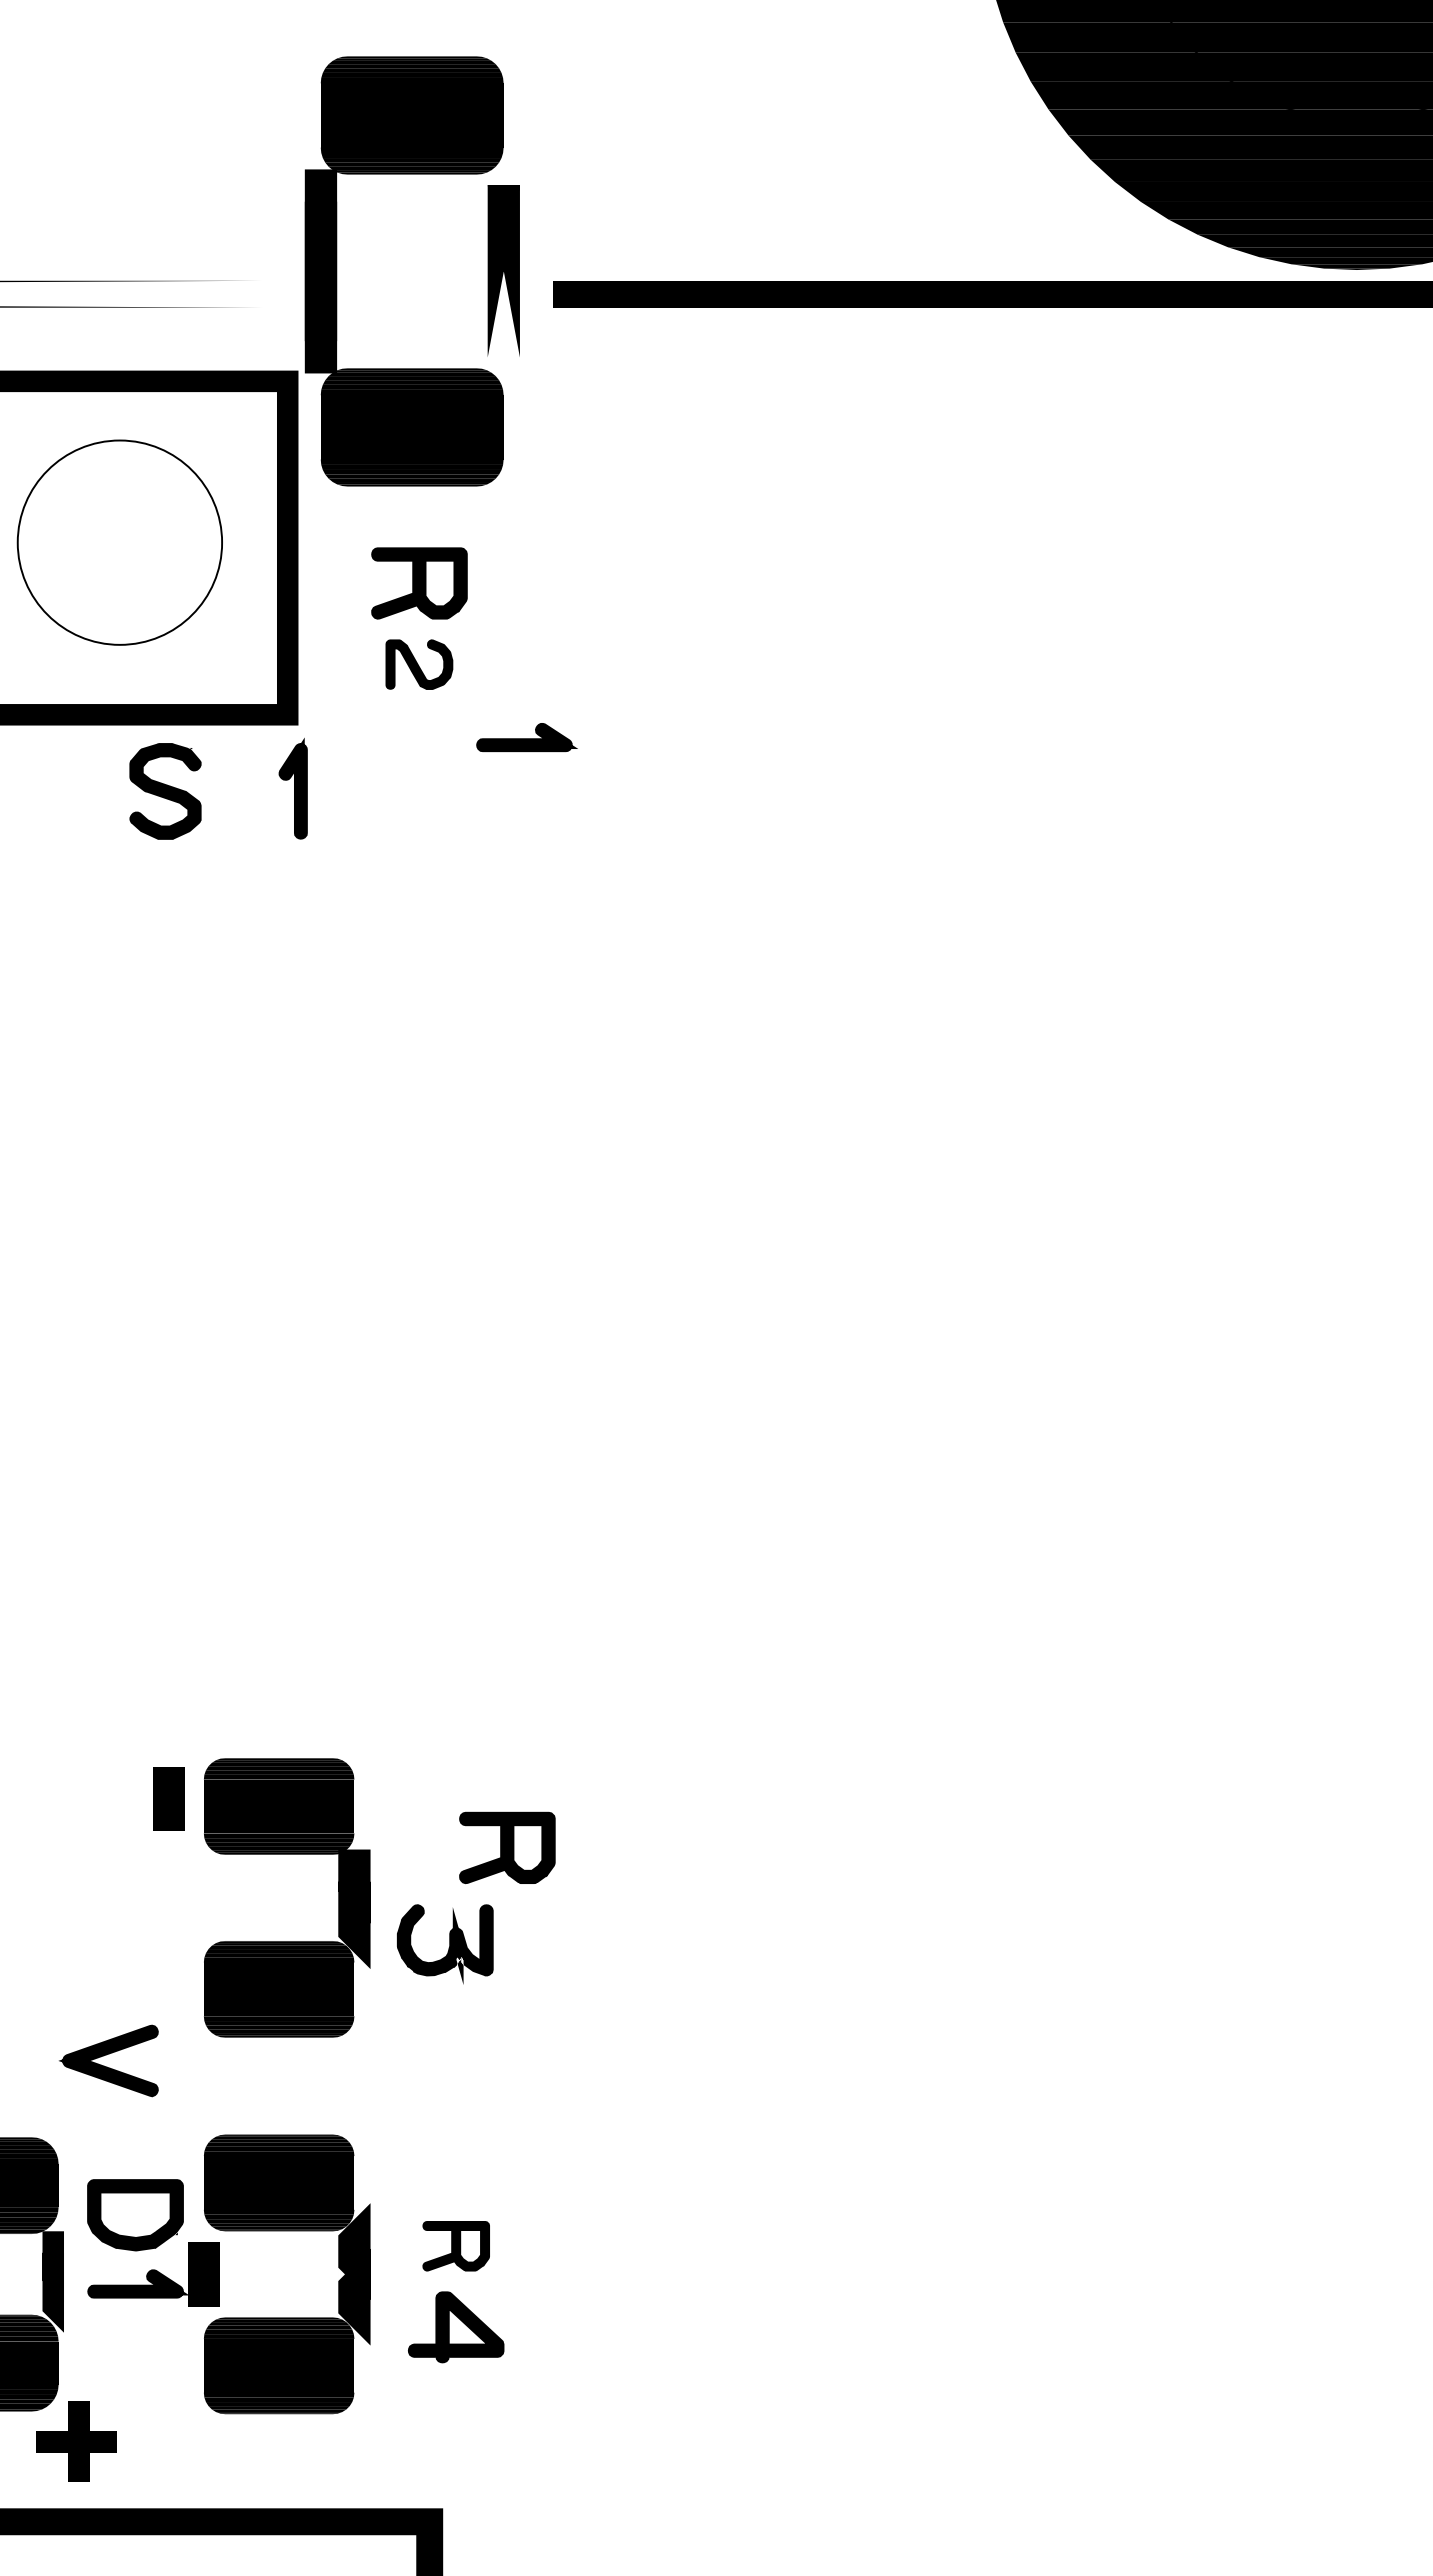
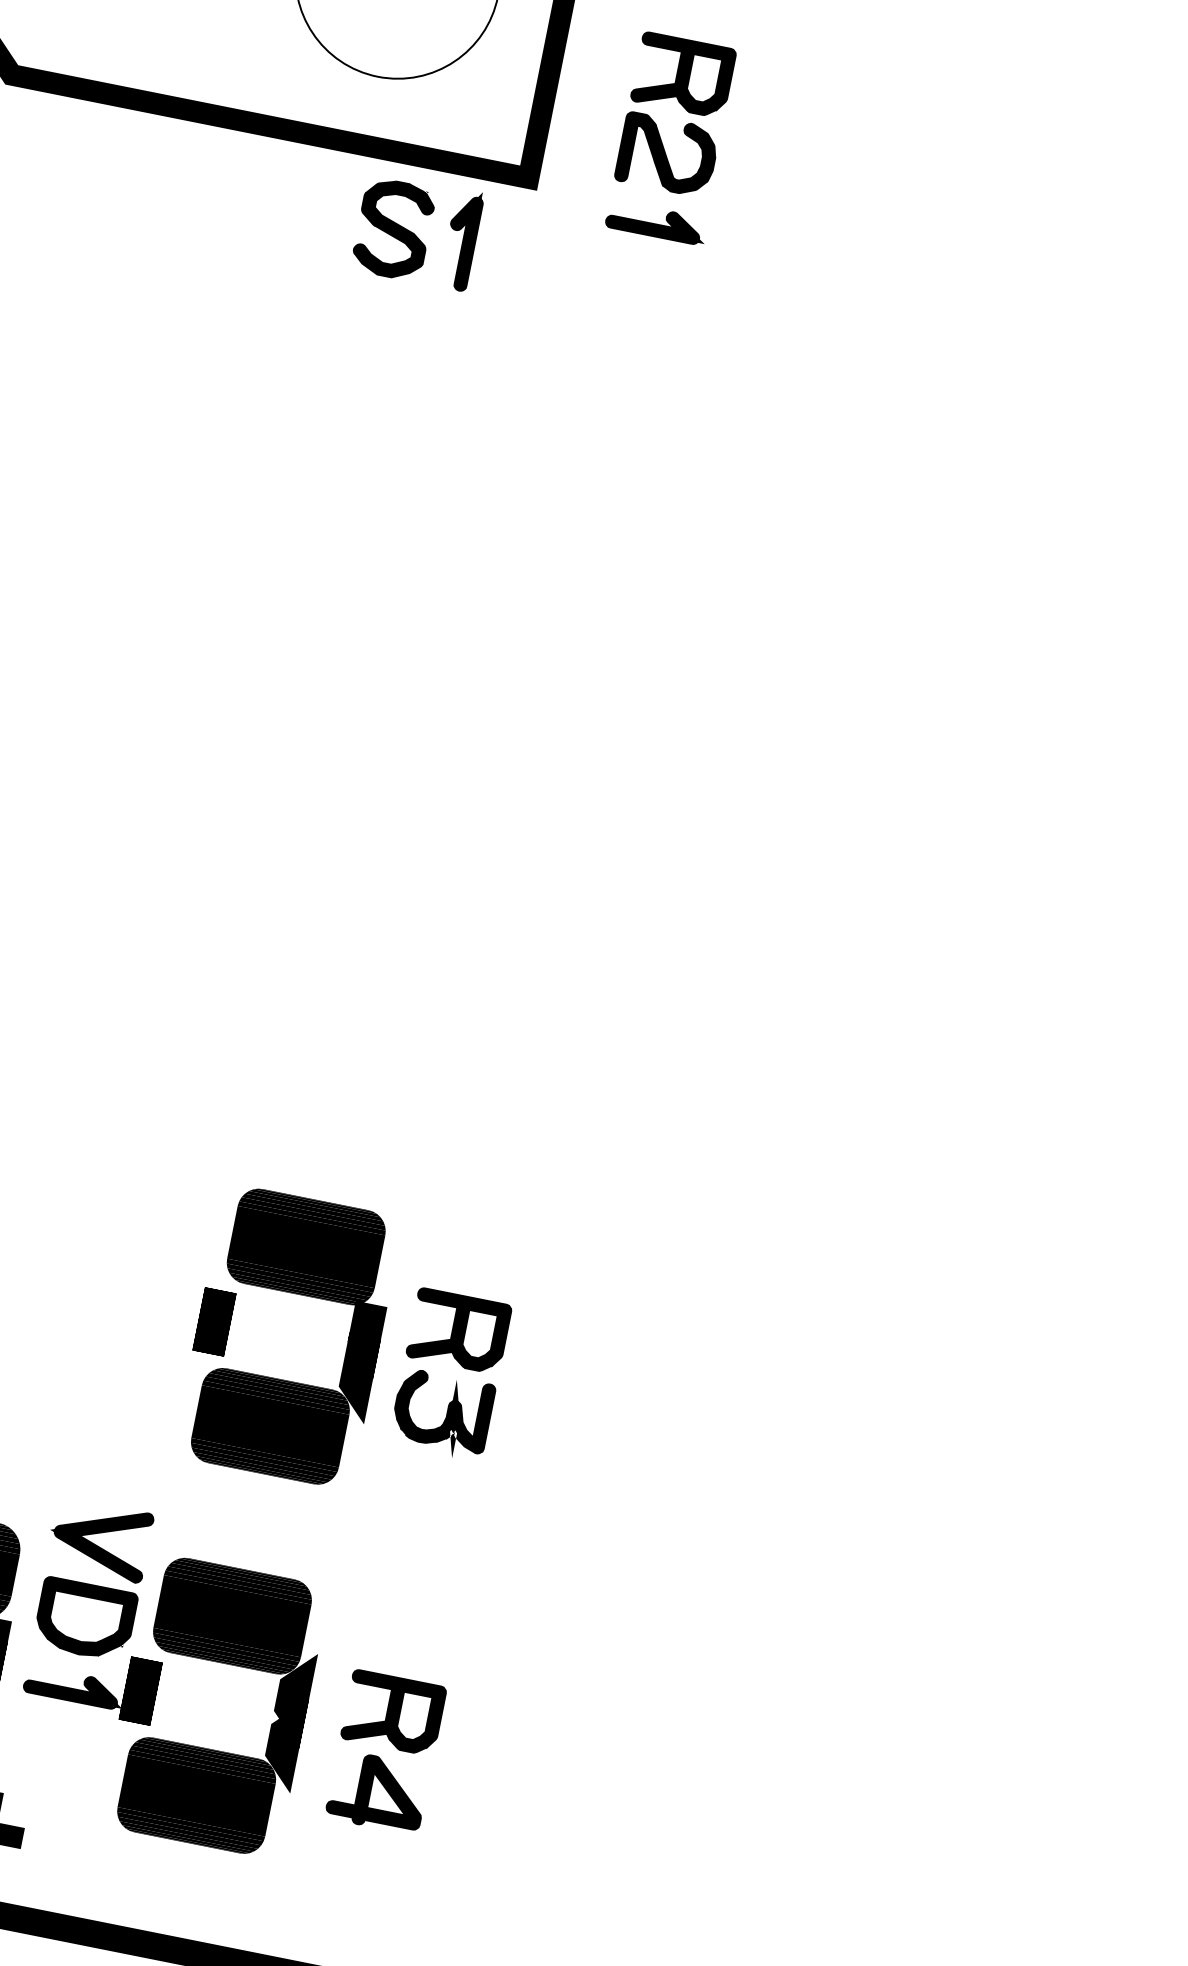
part: (419, 664) -> (667, 154), size x1.43
part: (526, 737) -> (656, 222), moved
part: (292, 788) -> (460, 239), moved
part: (168, 1798) -> (214, 1321), moved
part: (507, 1847) -> (459, 1330), moved
part: (108, 2060) -> (99, 1539), moved
part: (456, 2246) -> (393, 1713), size x1.43

